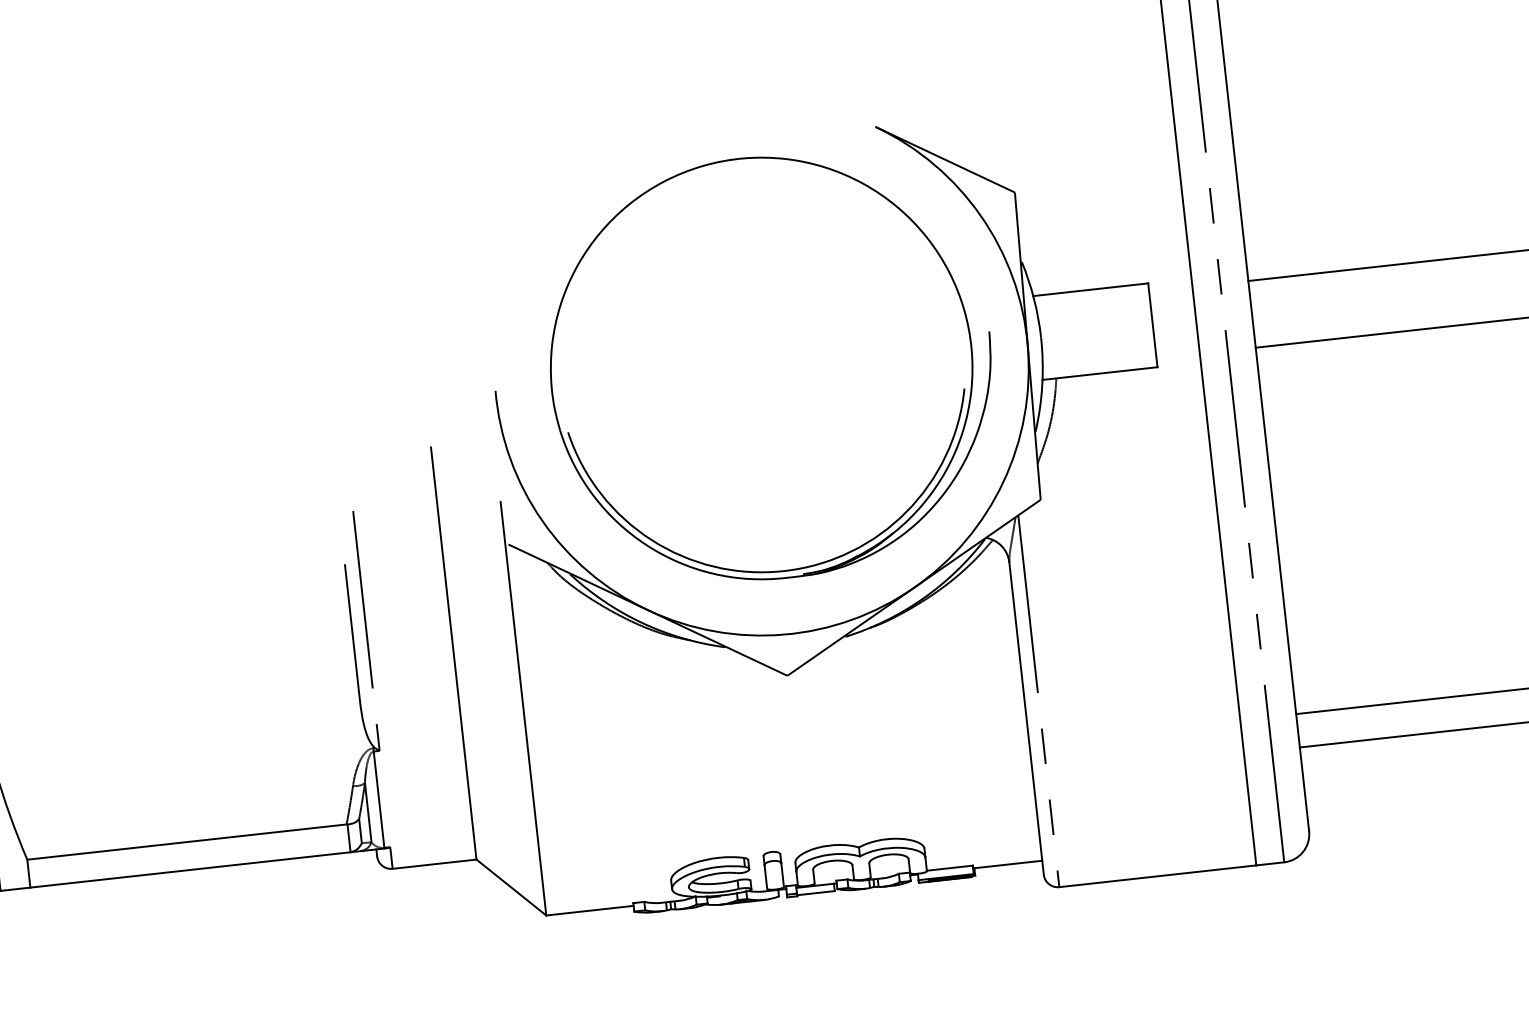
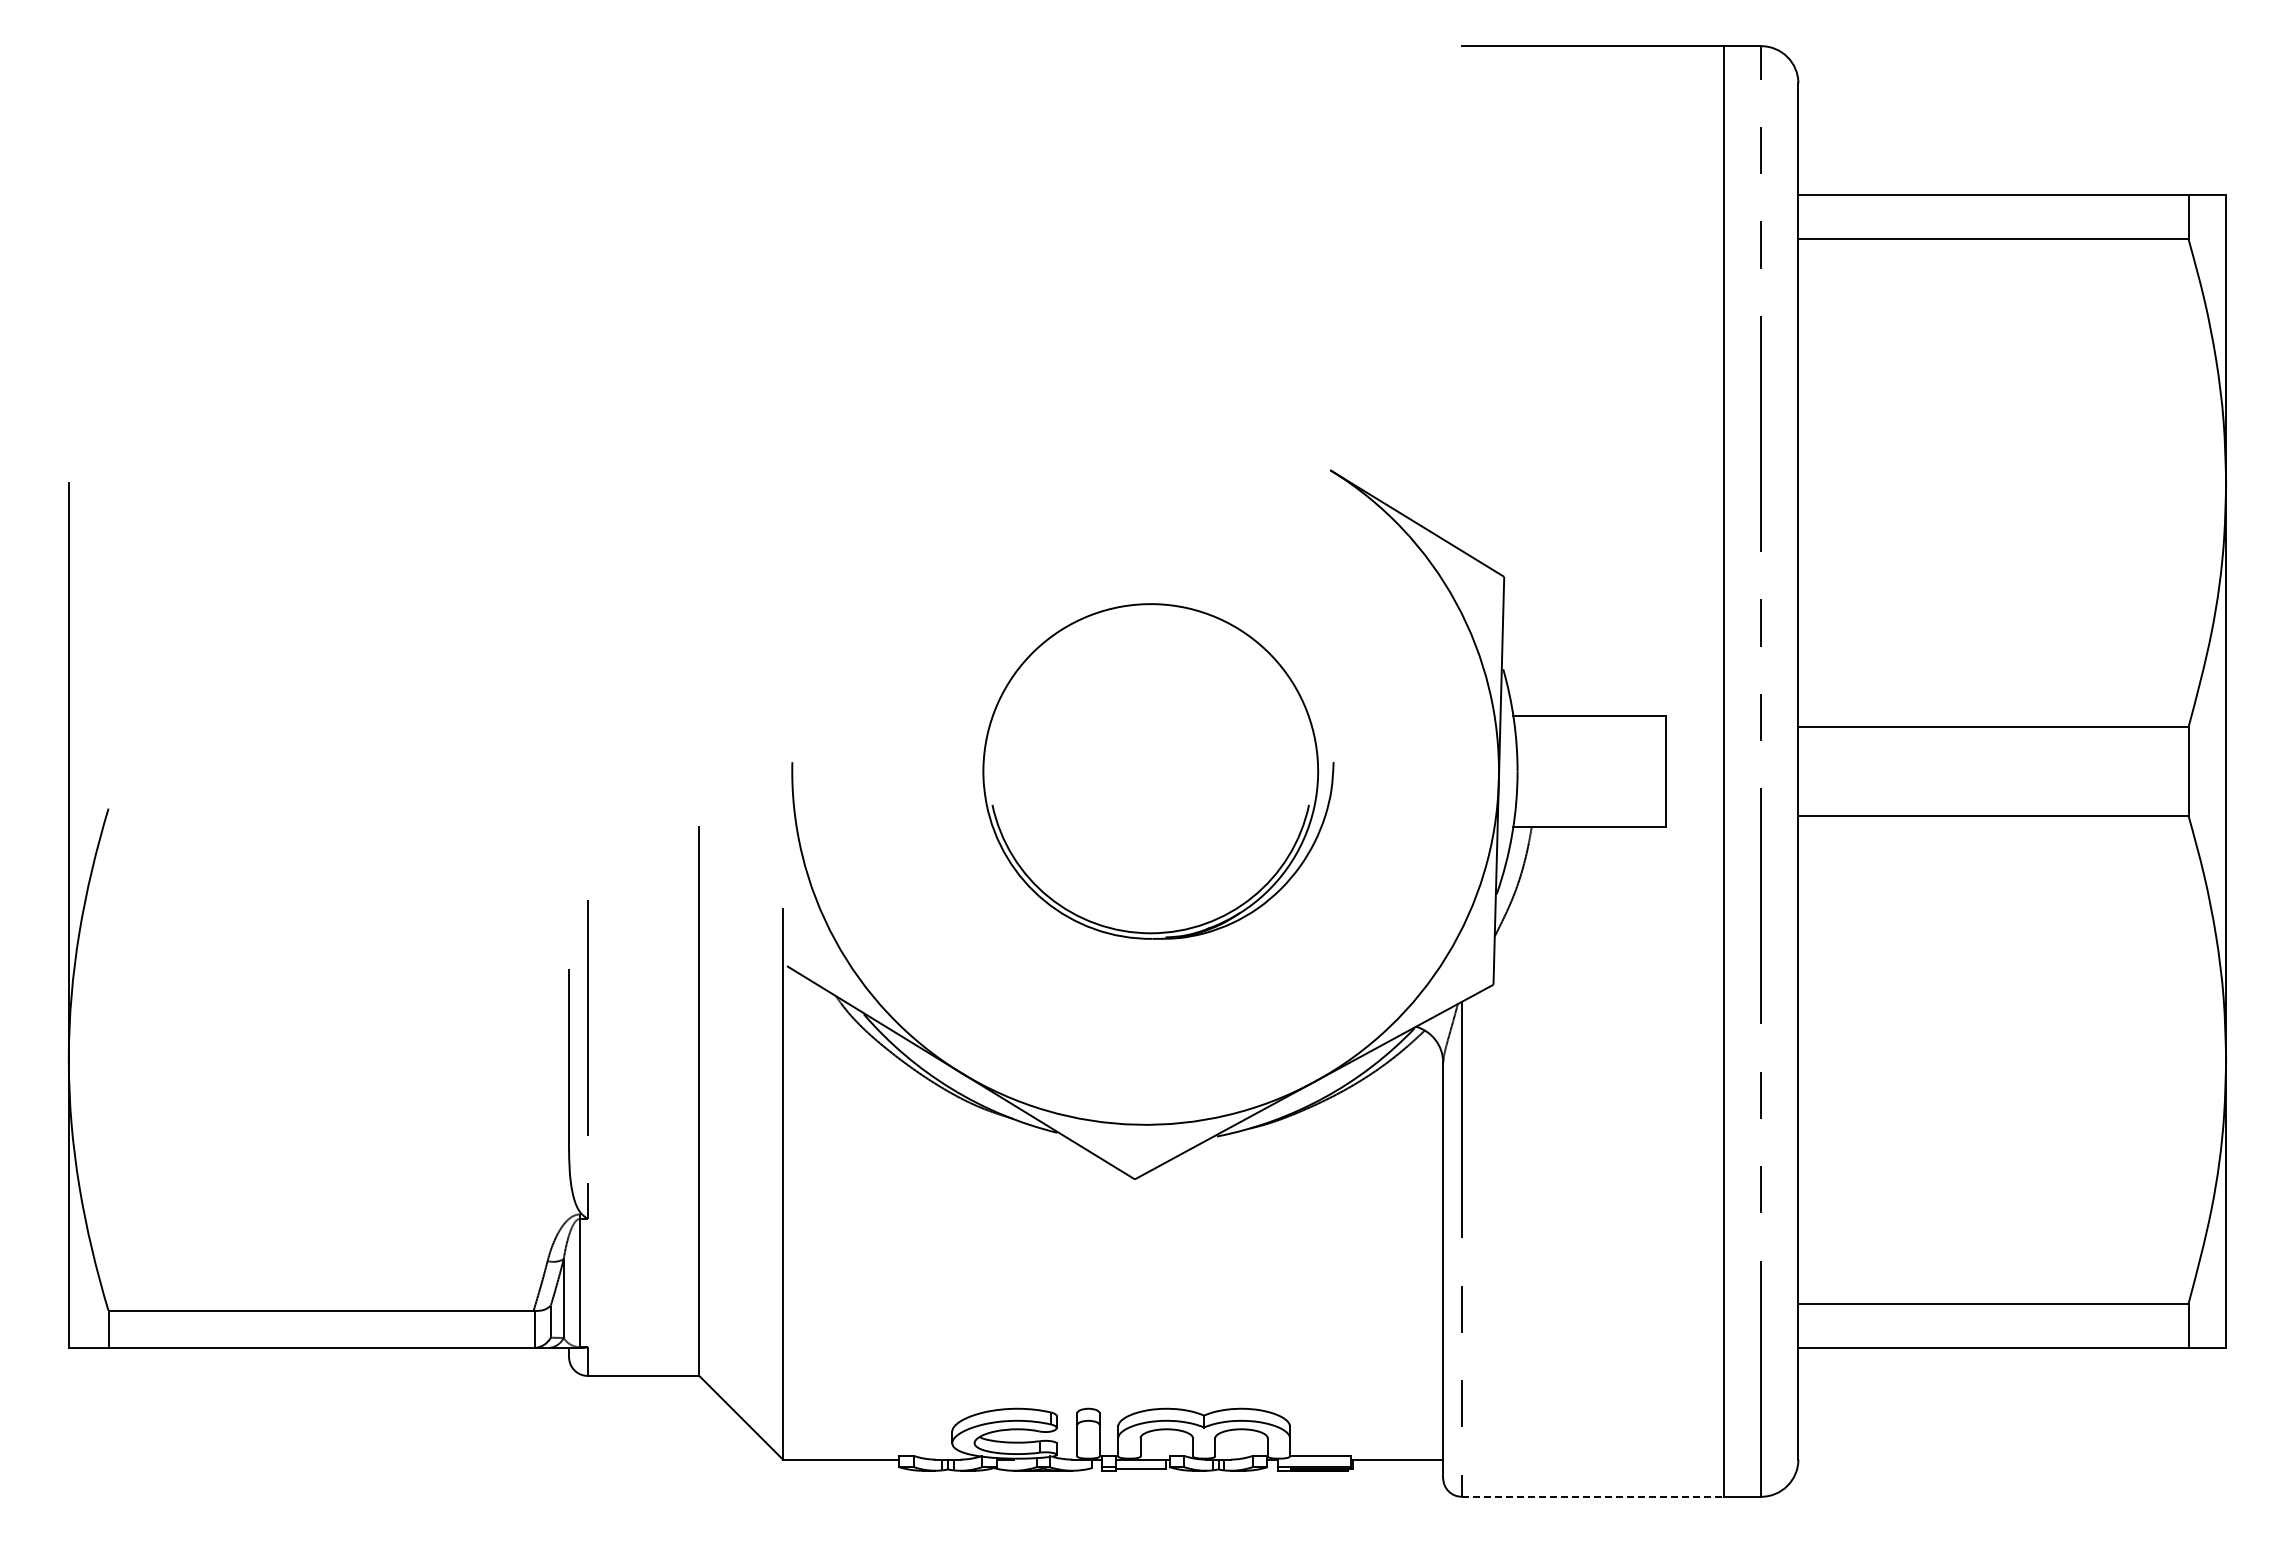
part: (771, 367) -> (1158, 771), size x0.6
line: (1158, 876) -> (1593, 1496), solid -> dashed

